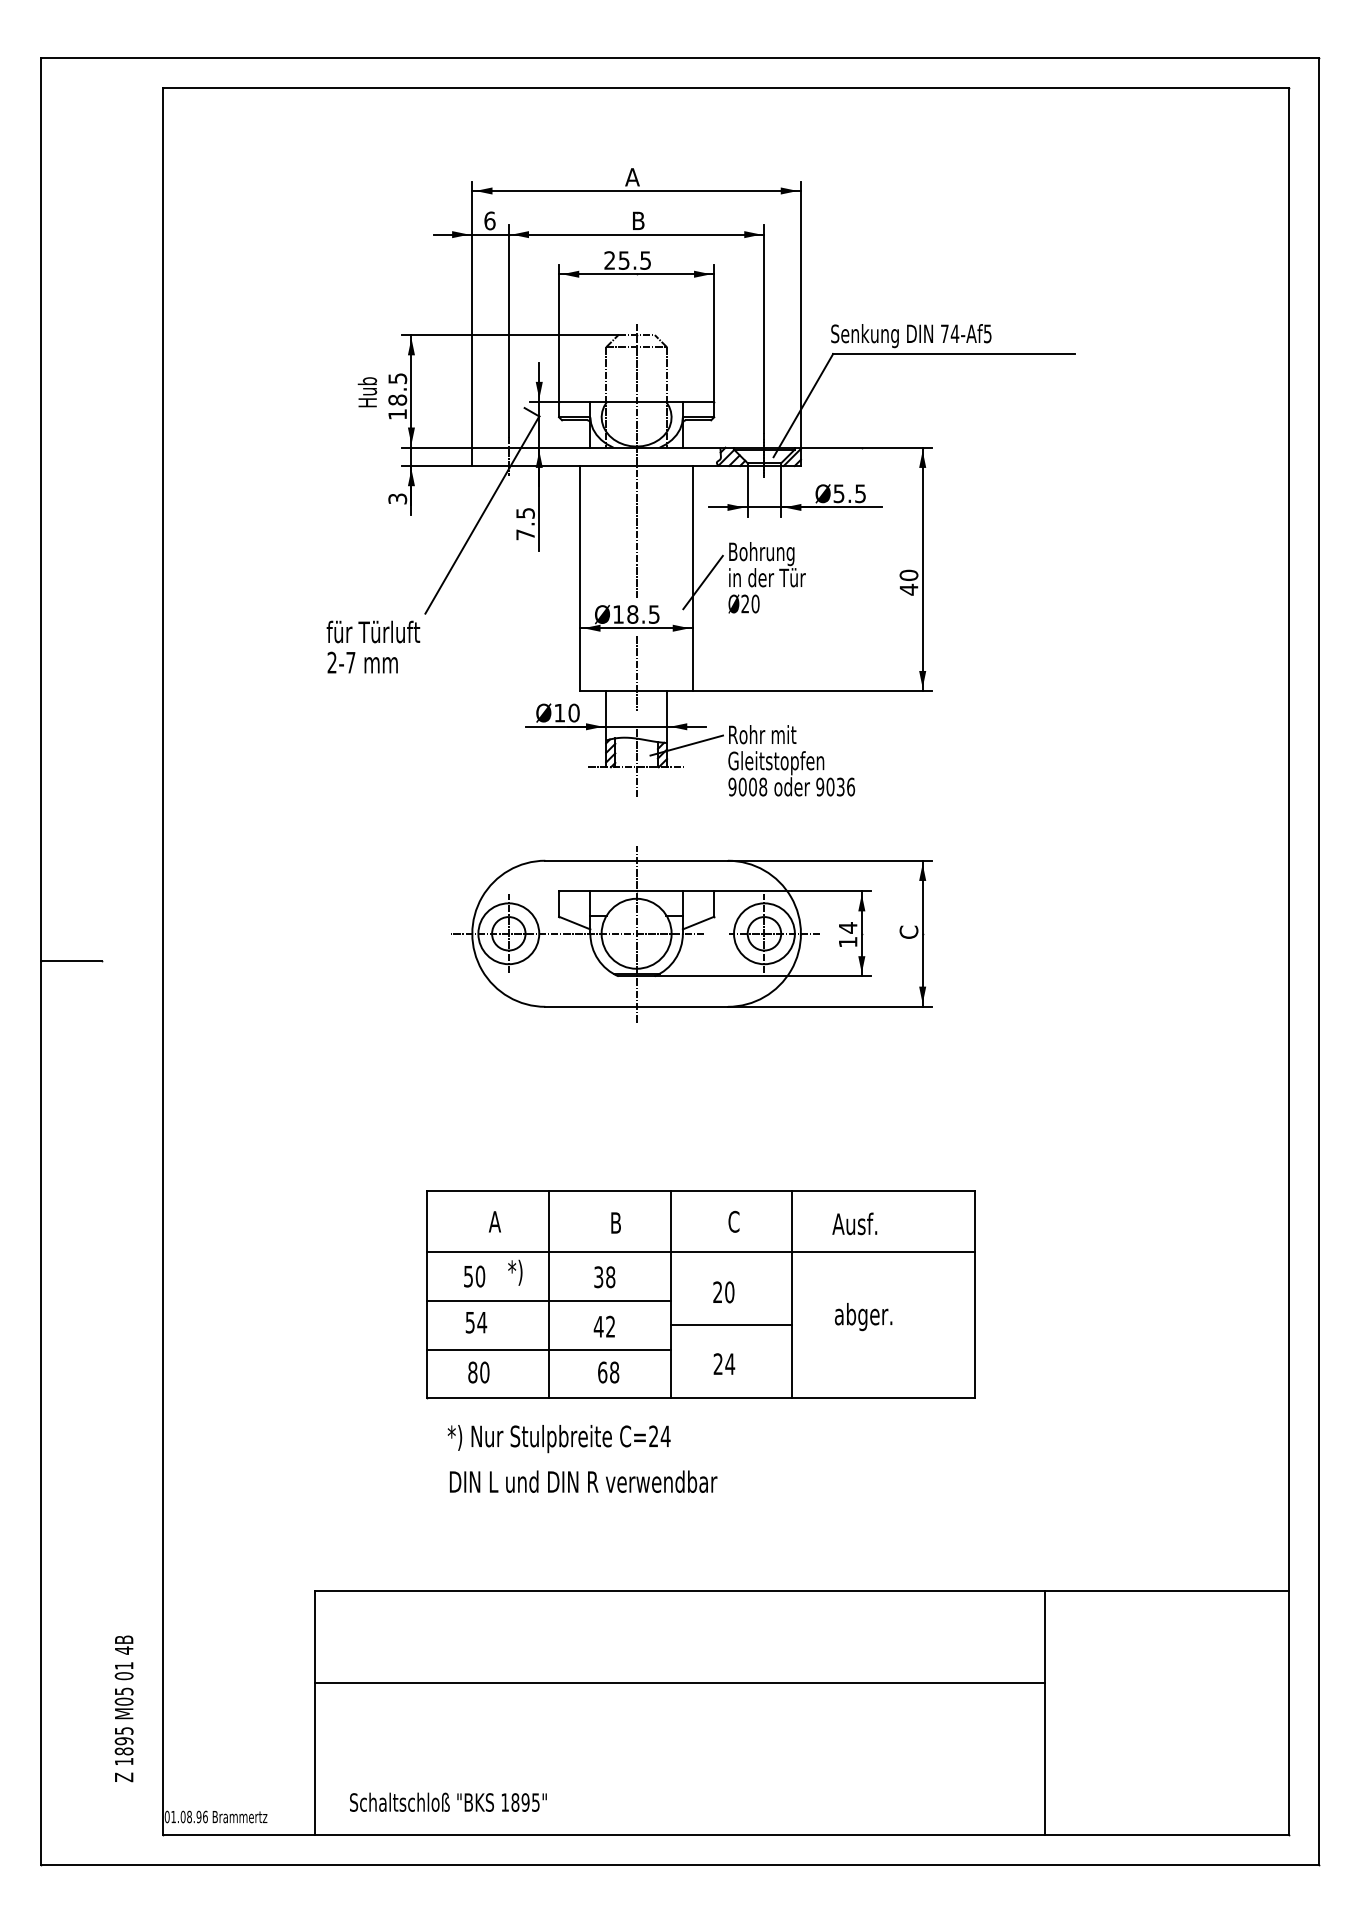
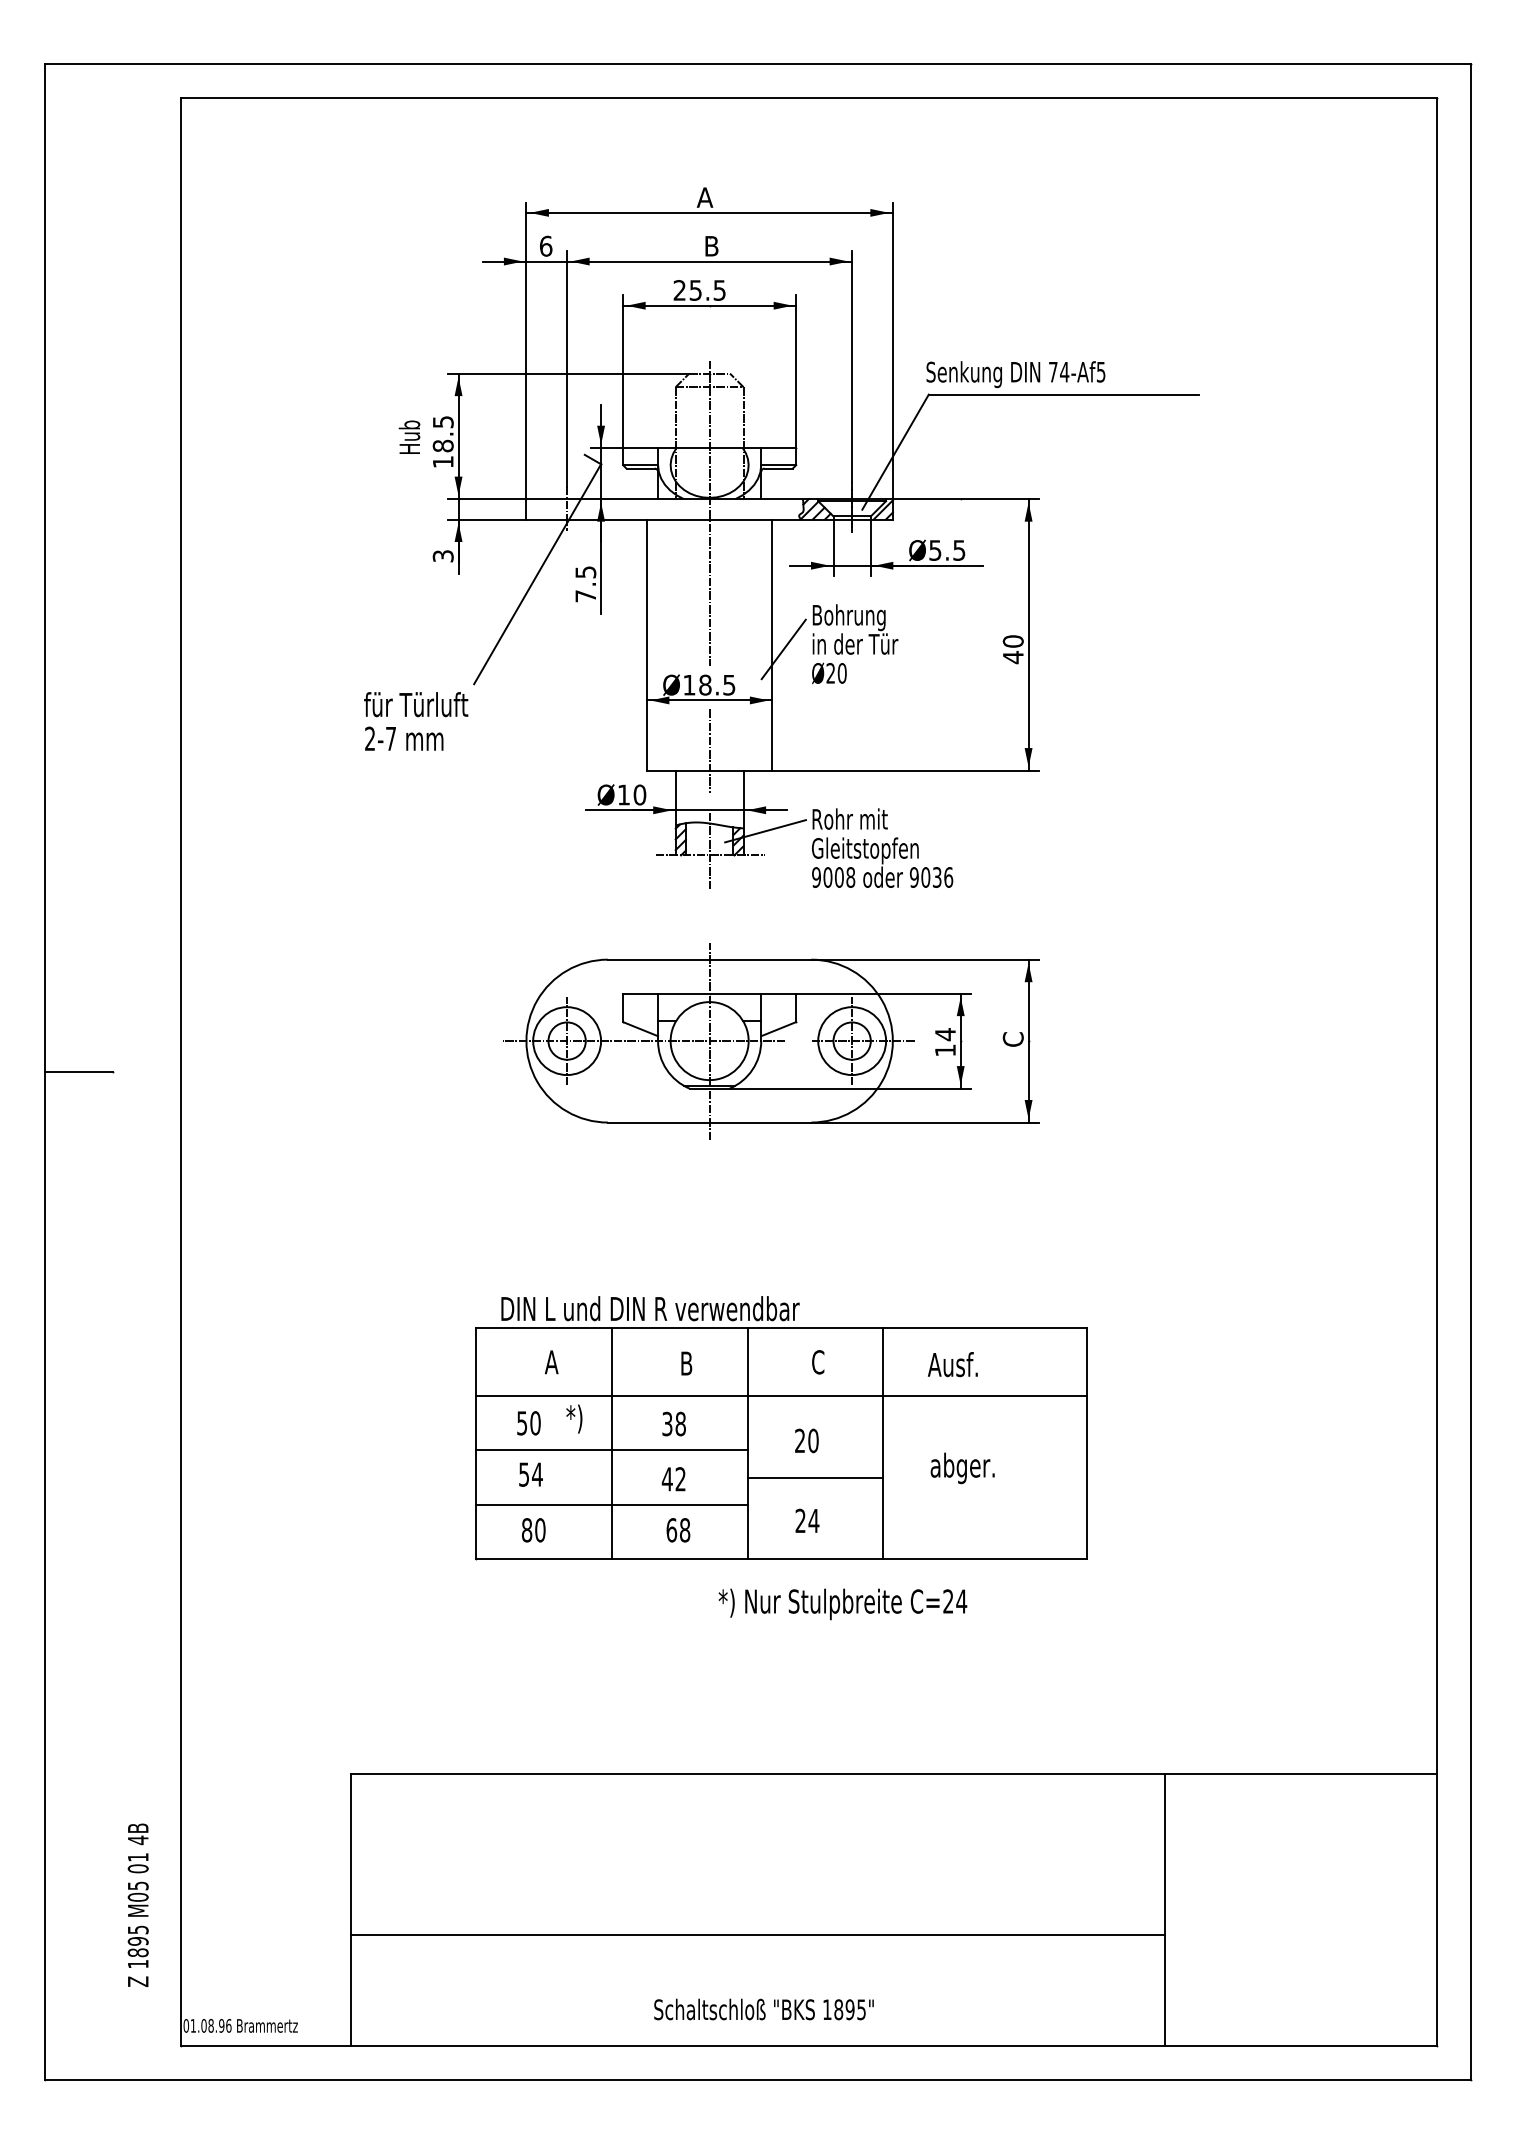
text: (558, 1439) -> (842, 1604), moved
text: (583, 1481) -> (650, 1308), moved
line: (679, 1682) -> (757, 1935), moved
text: (448, 1801) -> (764, 2008), moved

